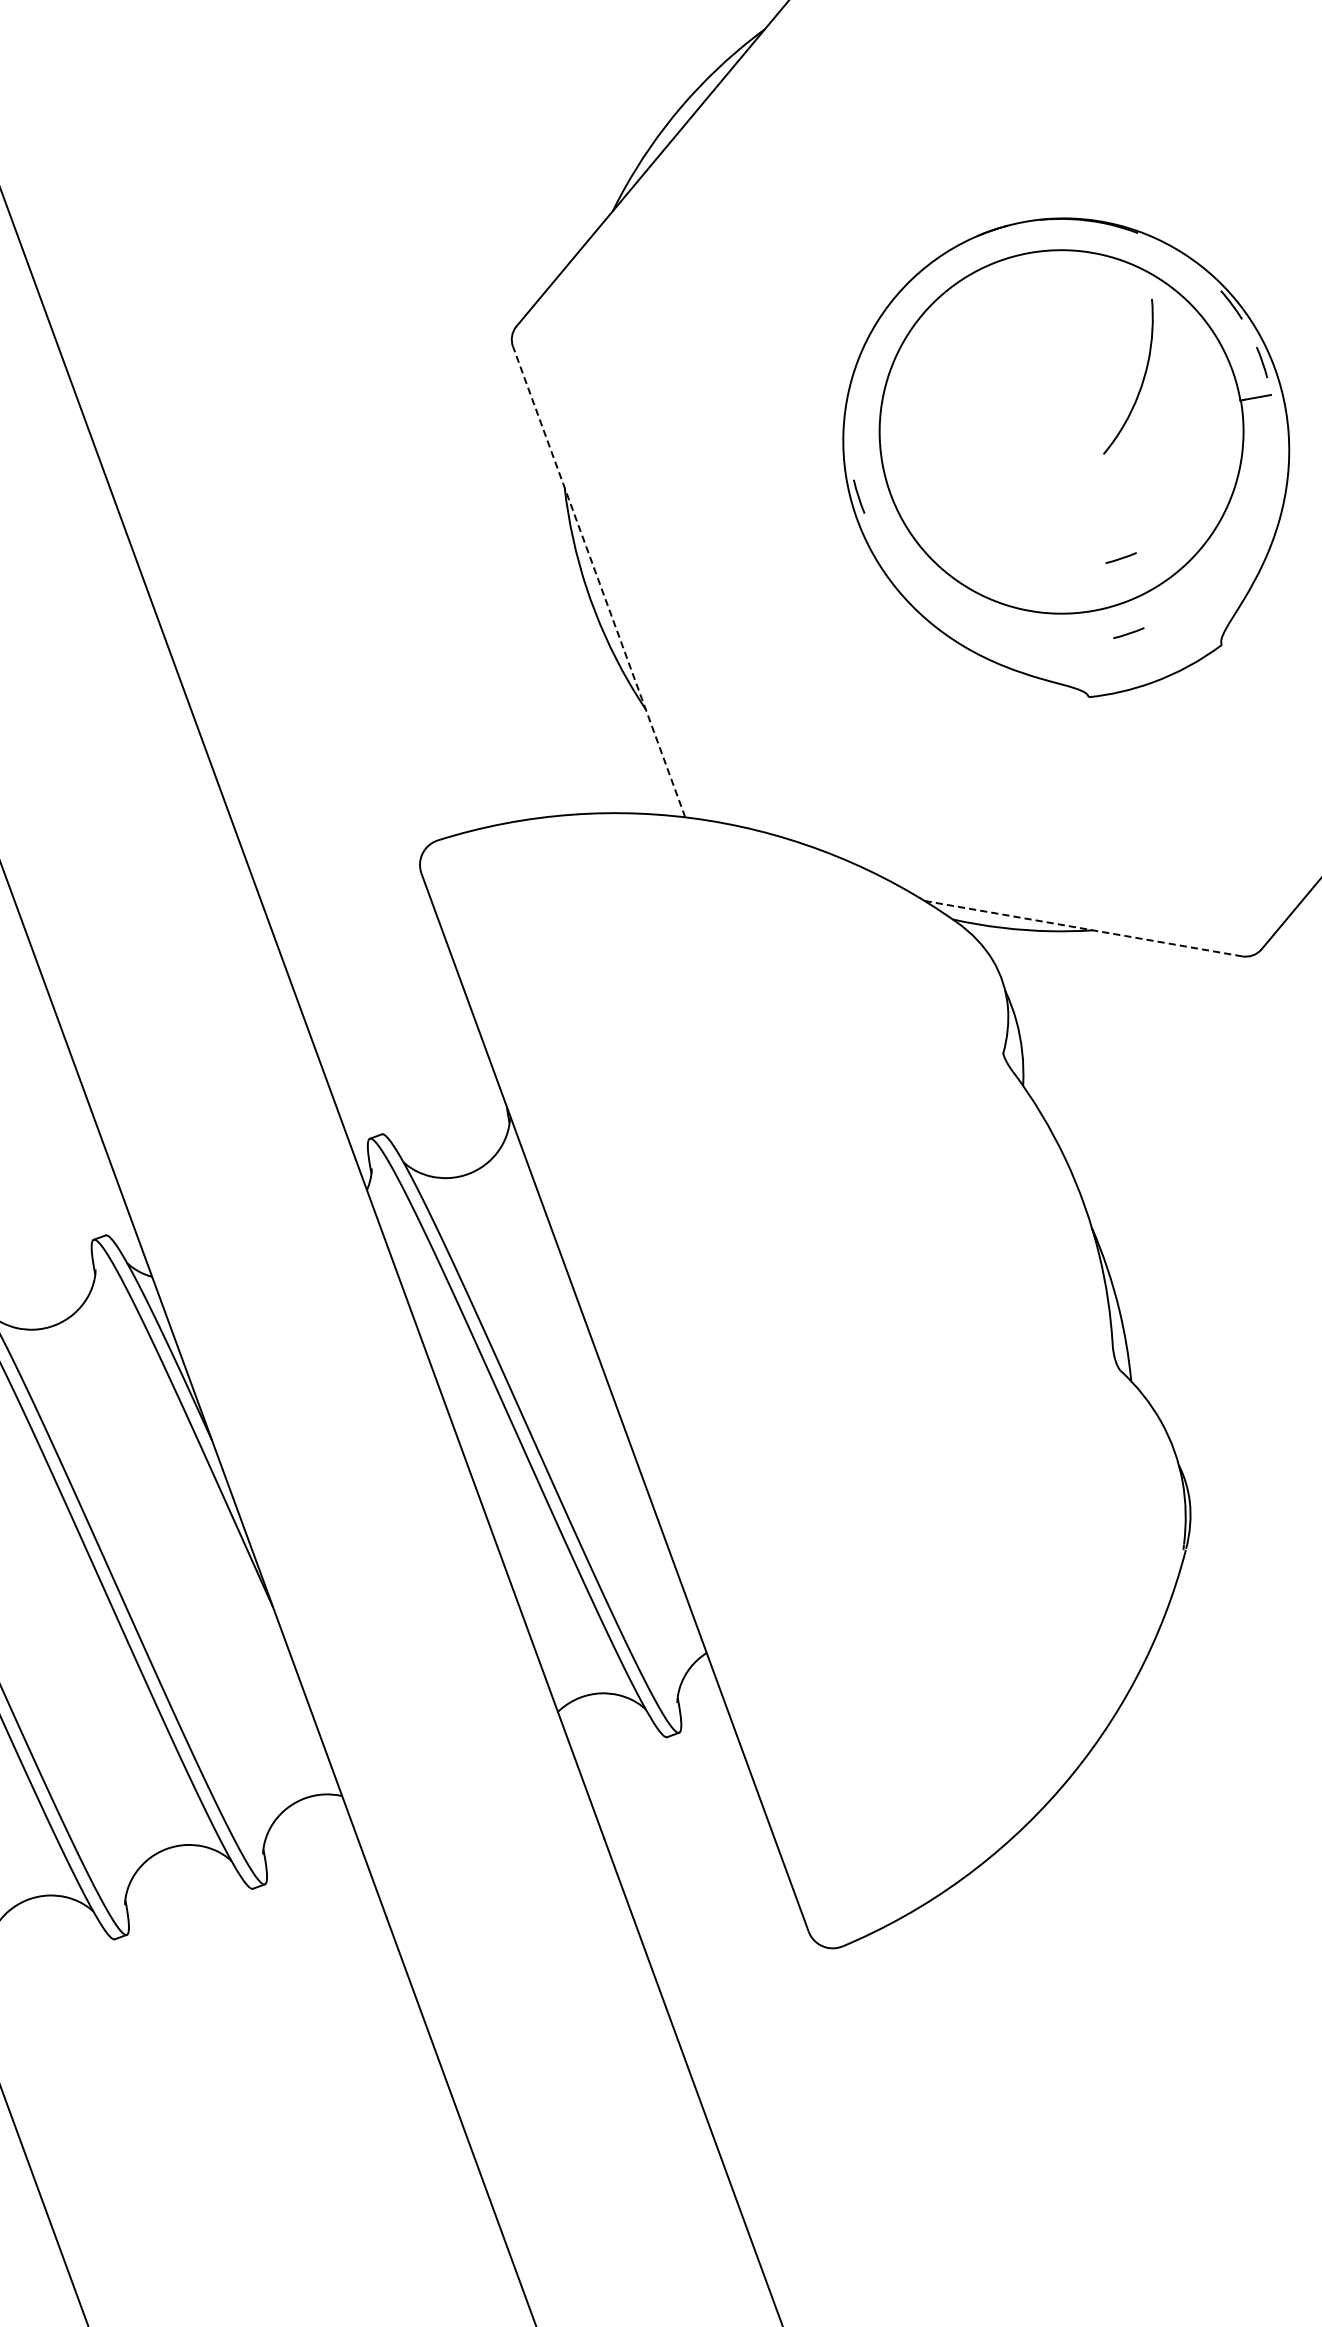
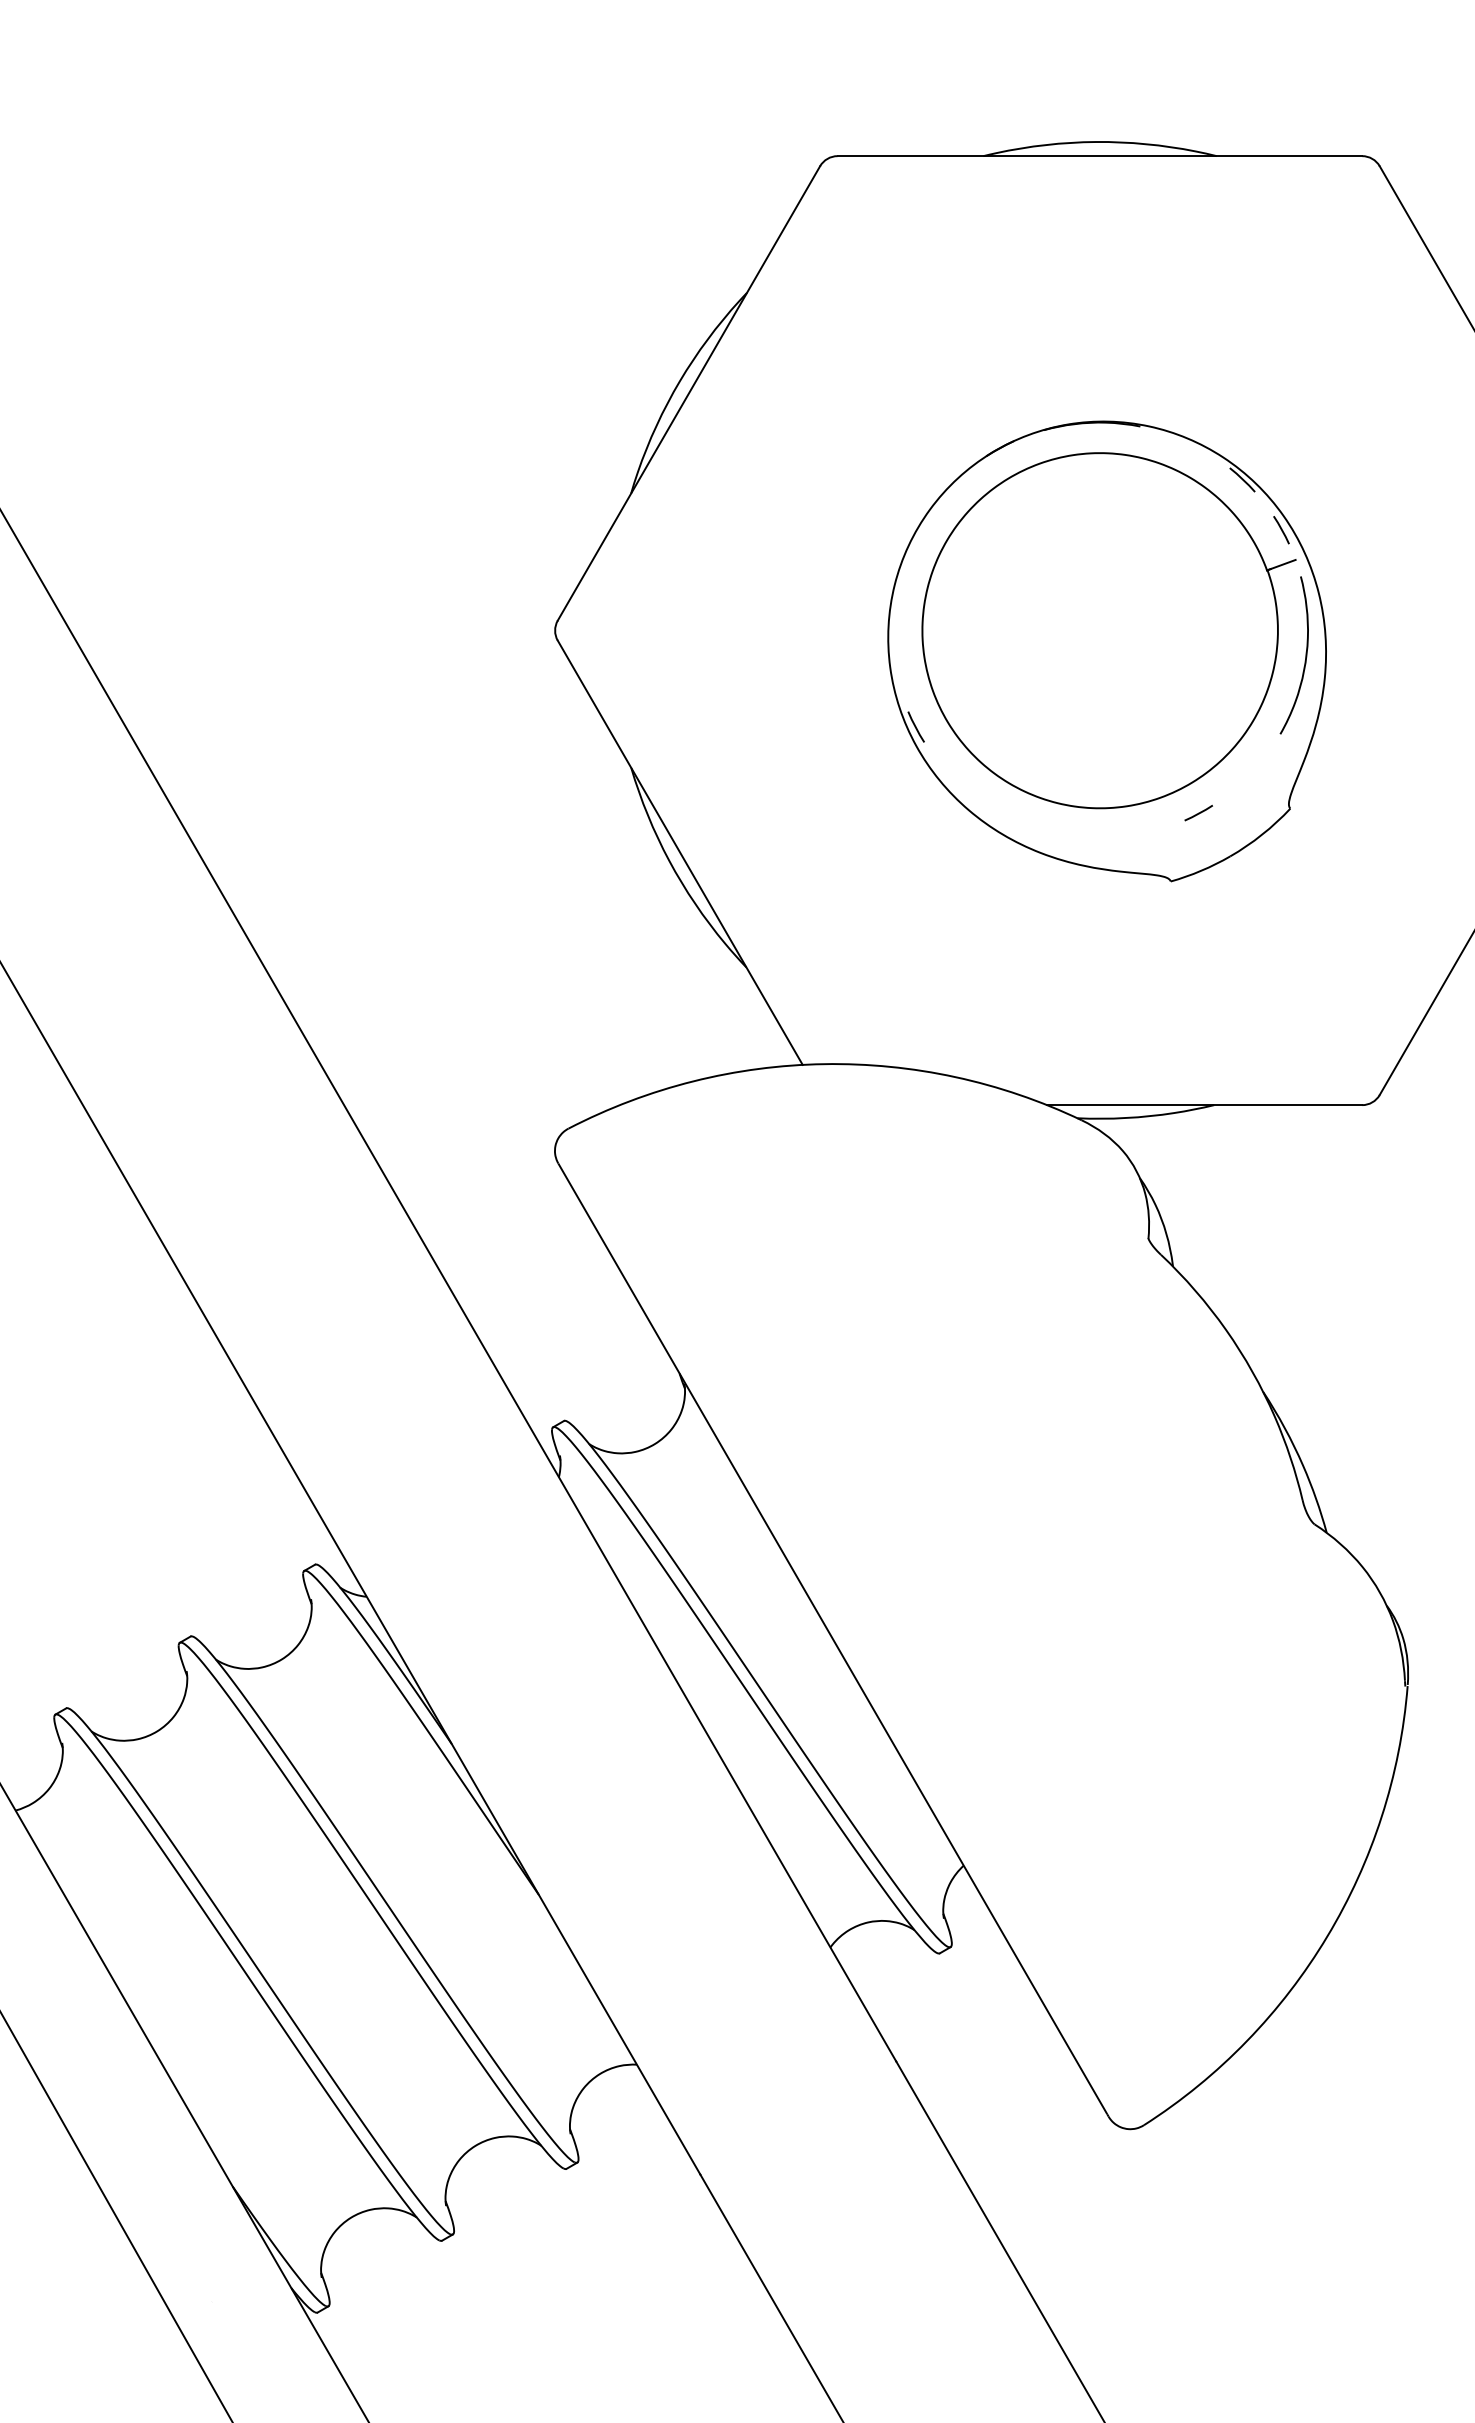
curve: (1142, 379) -> (1305, 655), moved
line: (1121, 557) -> (1178, 741), removed
line: (599, 581) -> (680, 852), dashed -> solid
line: (1083, 928) -> (1204, 1105), dashed -> solid

